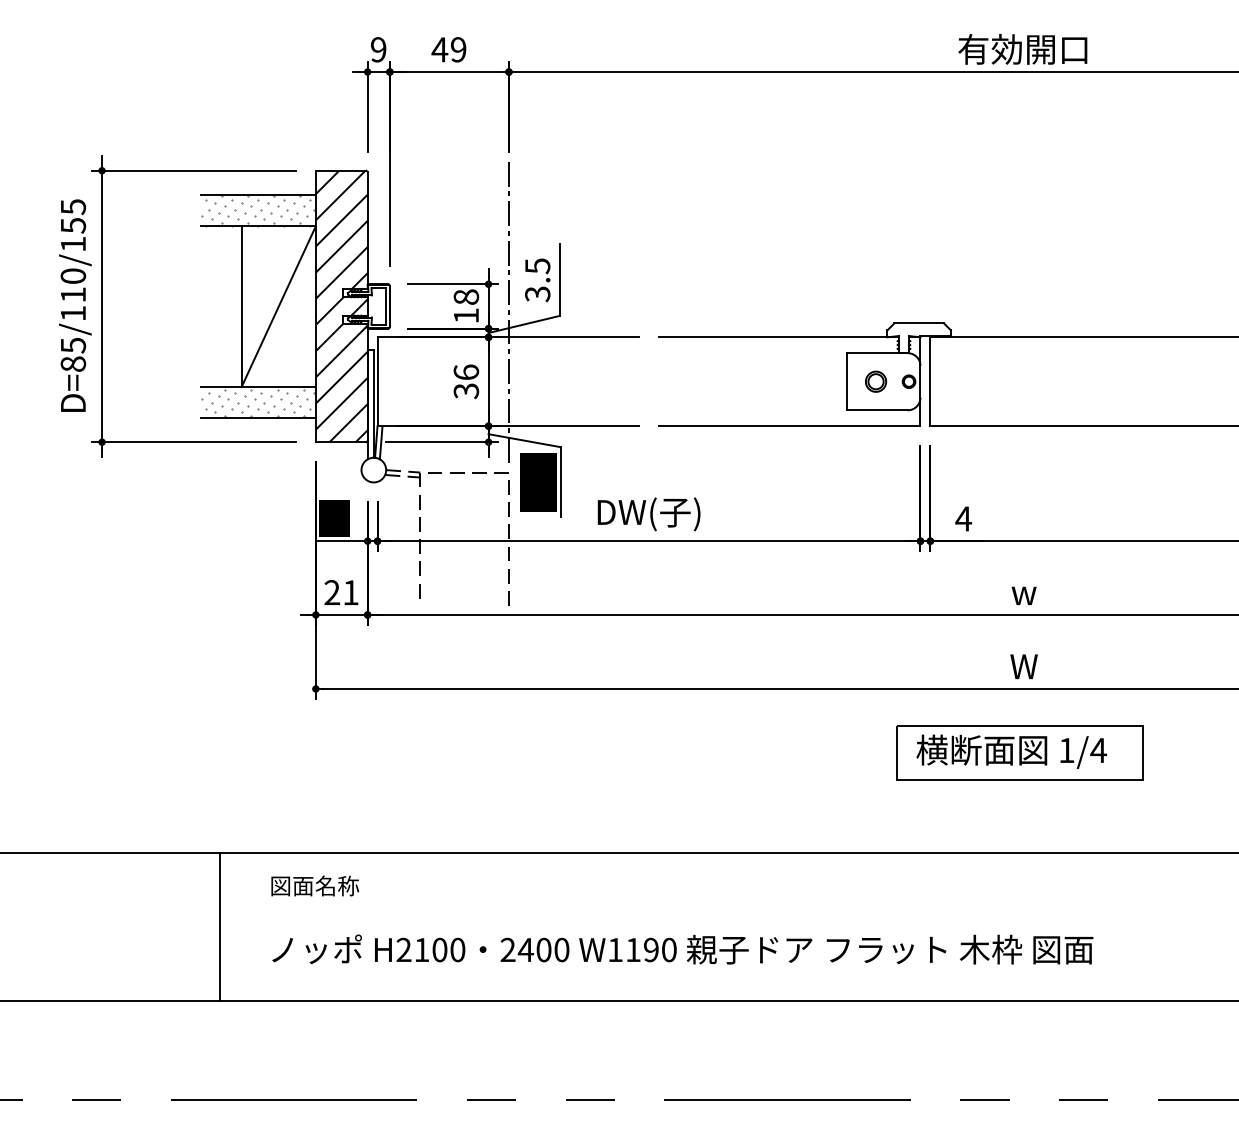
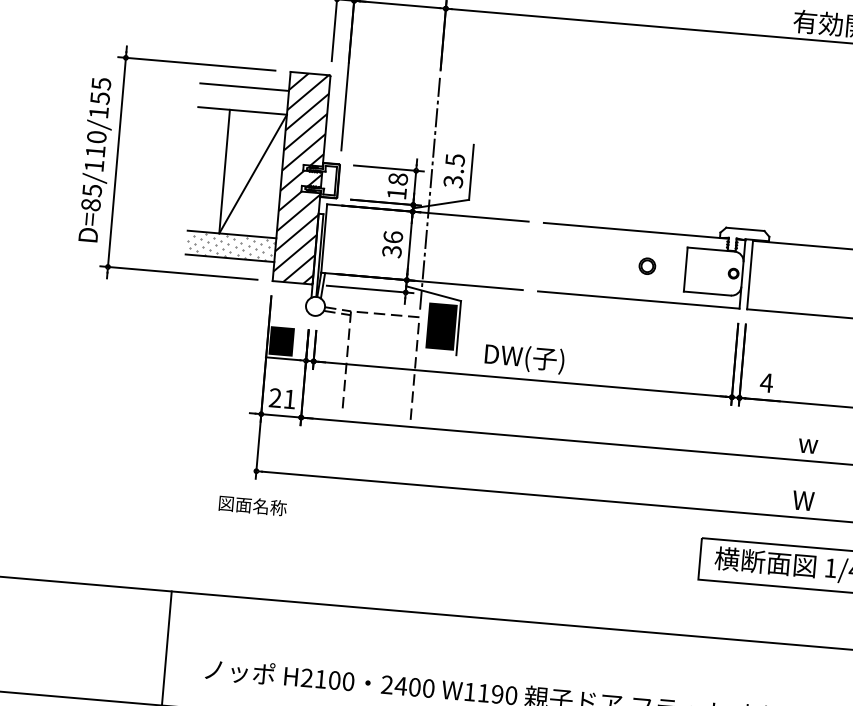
hatch: (257, 210) -> (243, 98), removed
part: (876, 381) -> (647, 266), moved
text: (314, 885) -> (252, 505), moved

